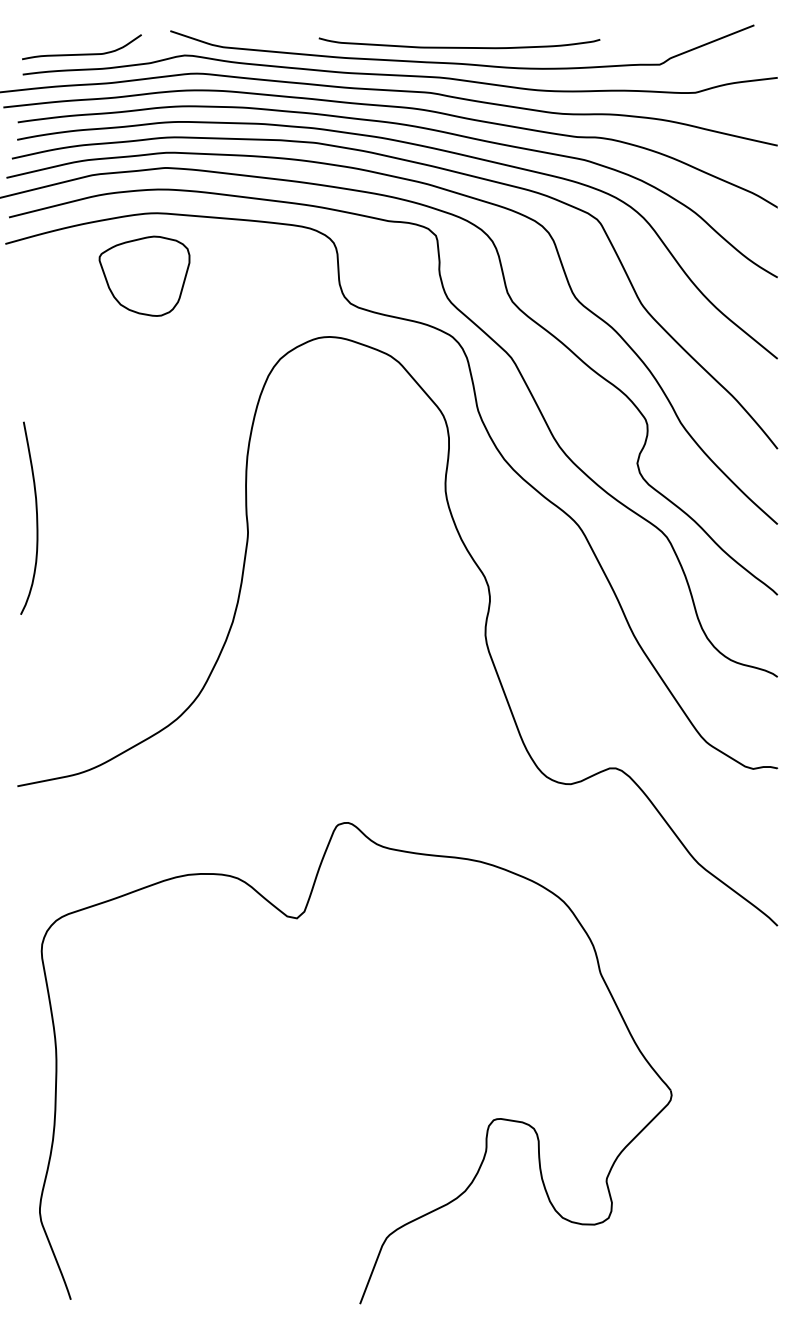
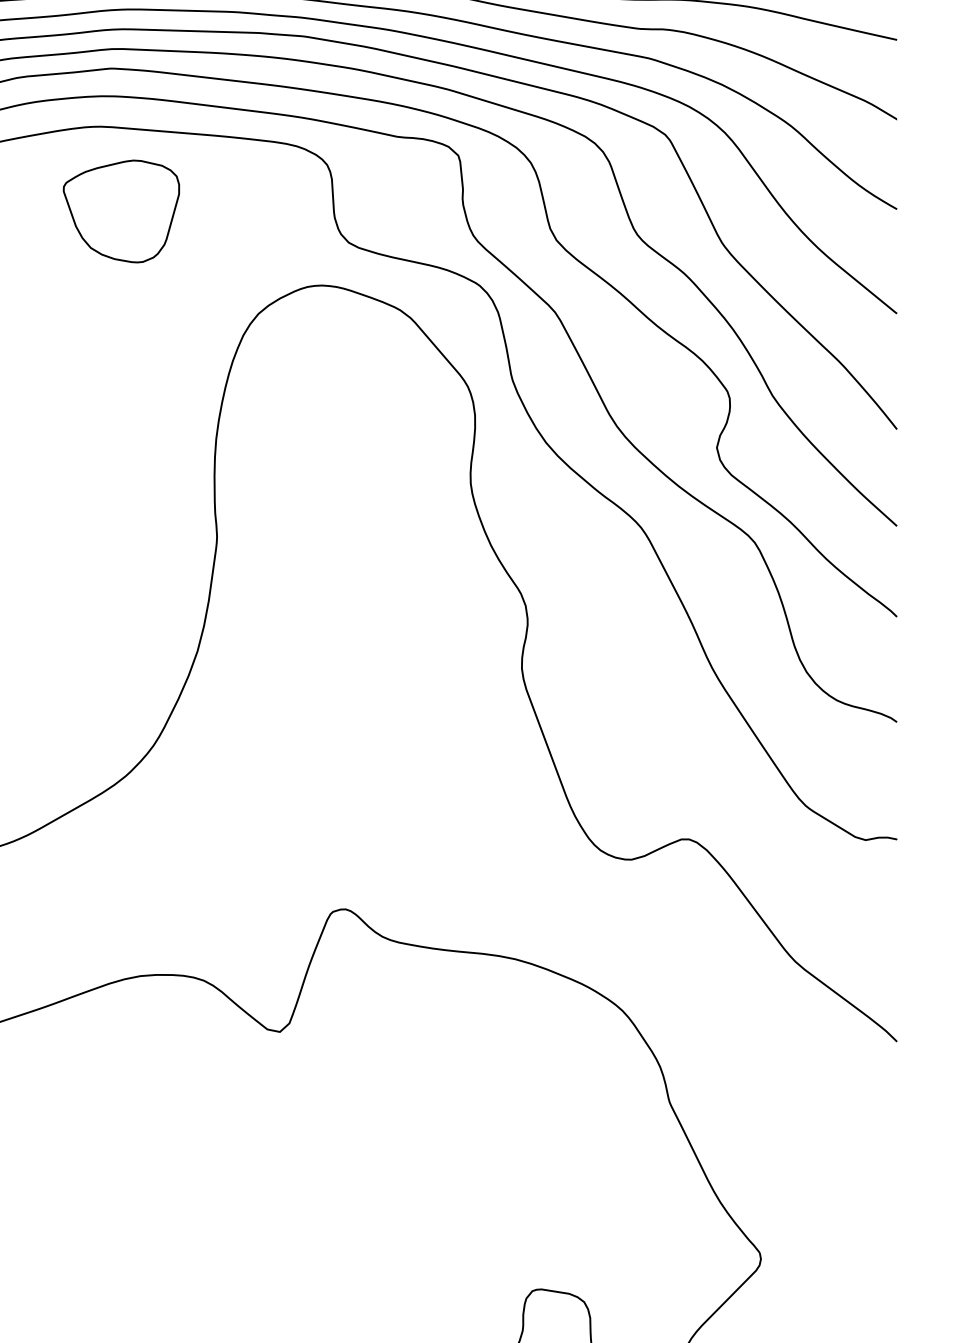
part: (144, 275) -> (121, 210), moved

